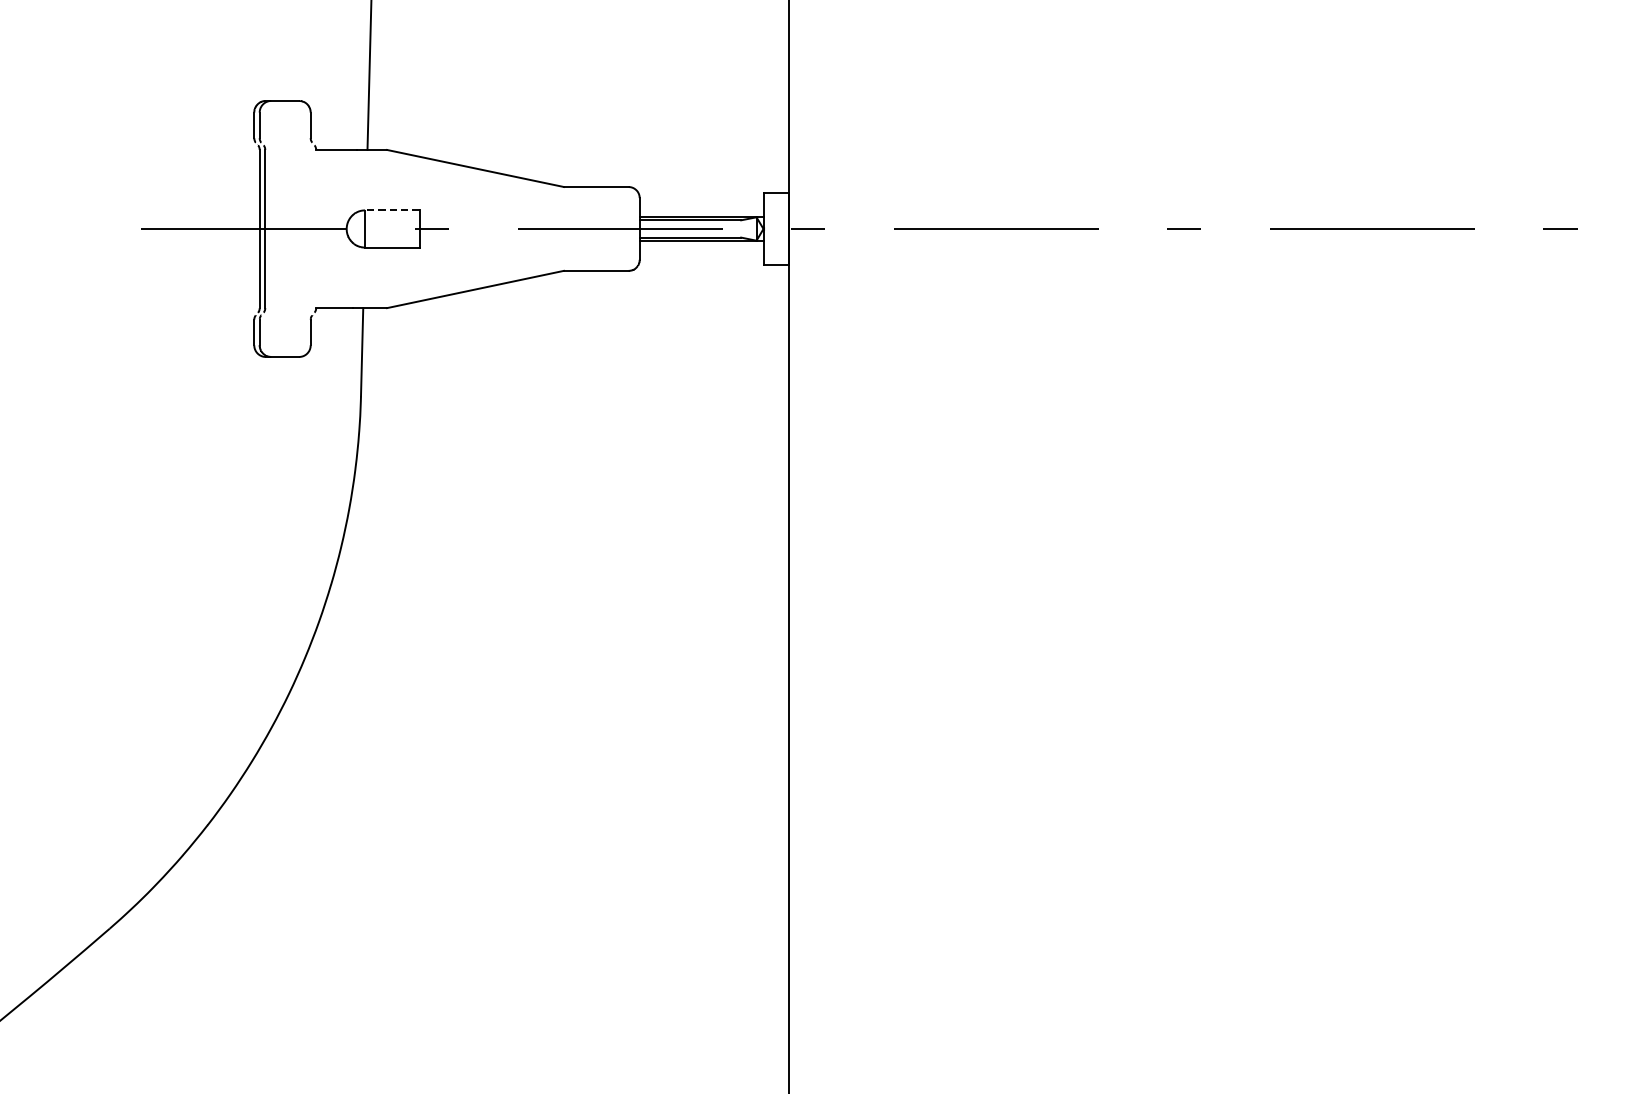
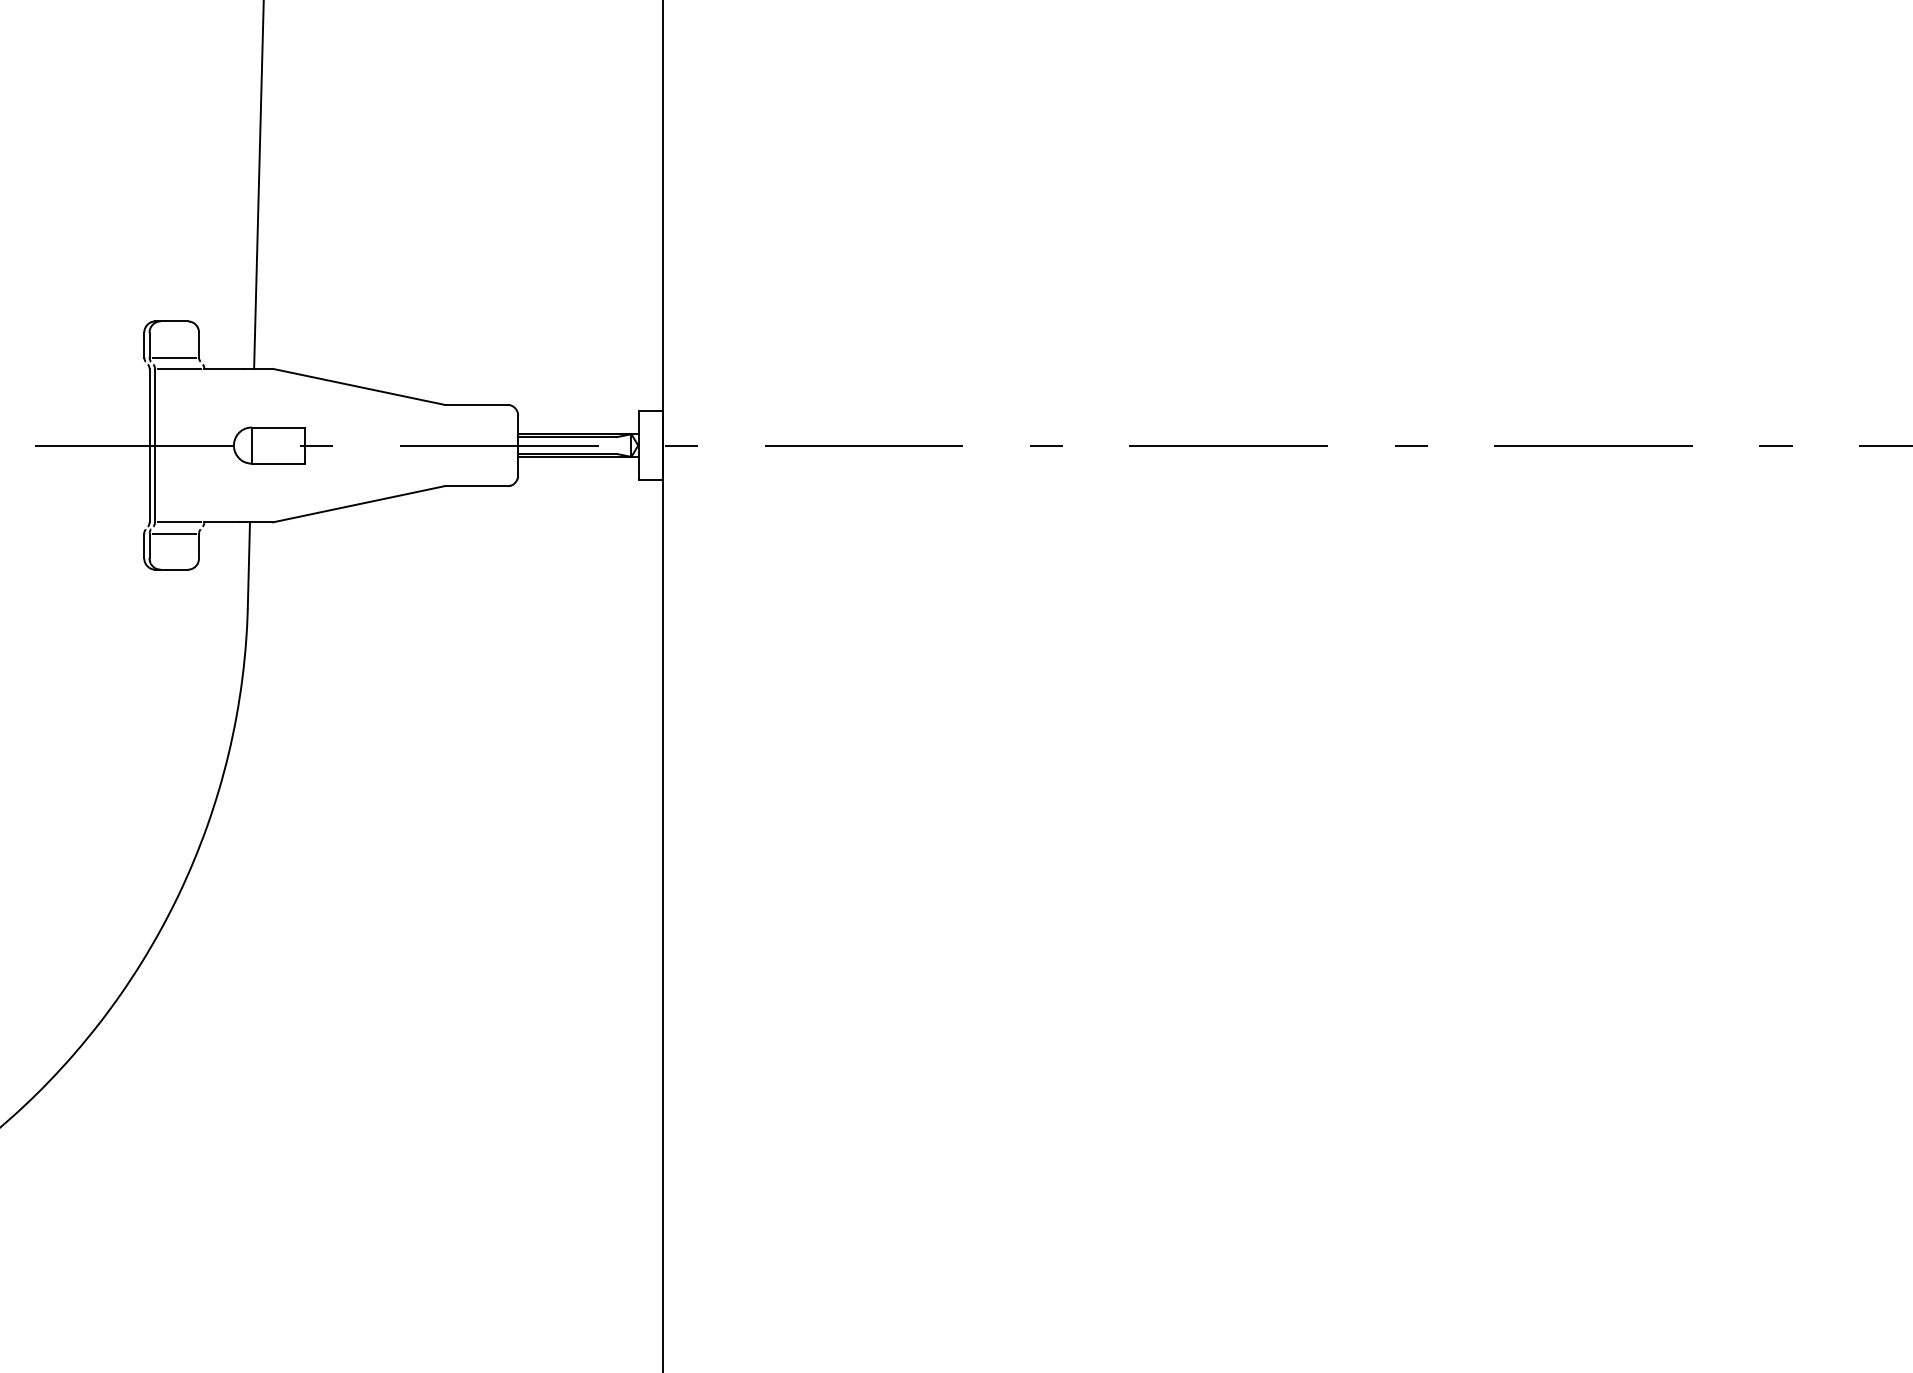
line: (285, 138) -> (174, 357), added
line: (290, 149) -> (179, 368), added
line: (391, 210) -> (277, 427), dashed -> solid
line: (290, 308) -> (179, 522), added
line: (285, 319) -> (174, 533), added

